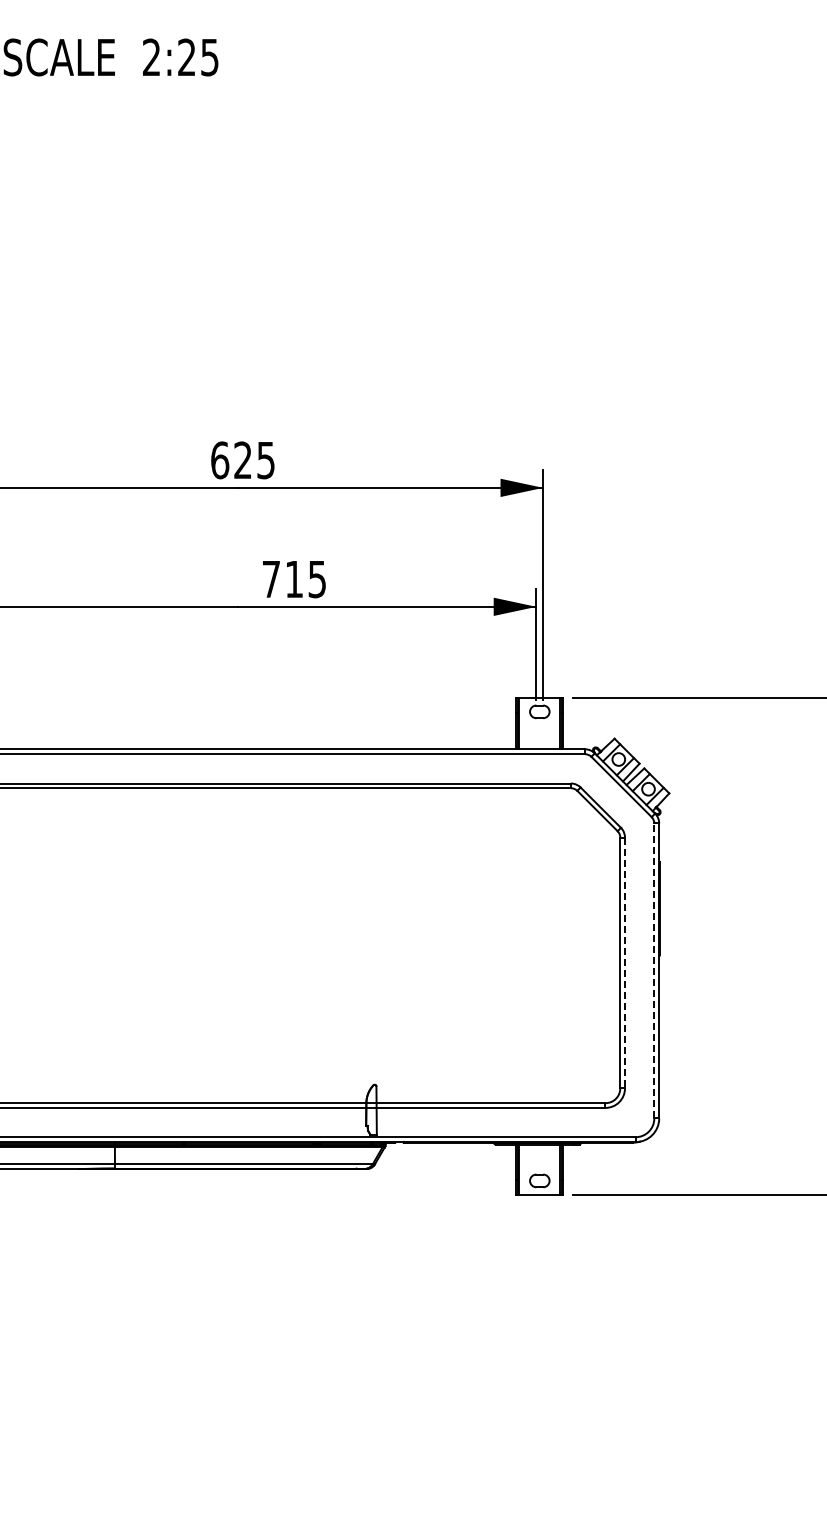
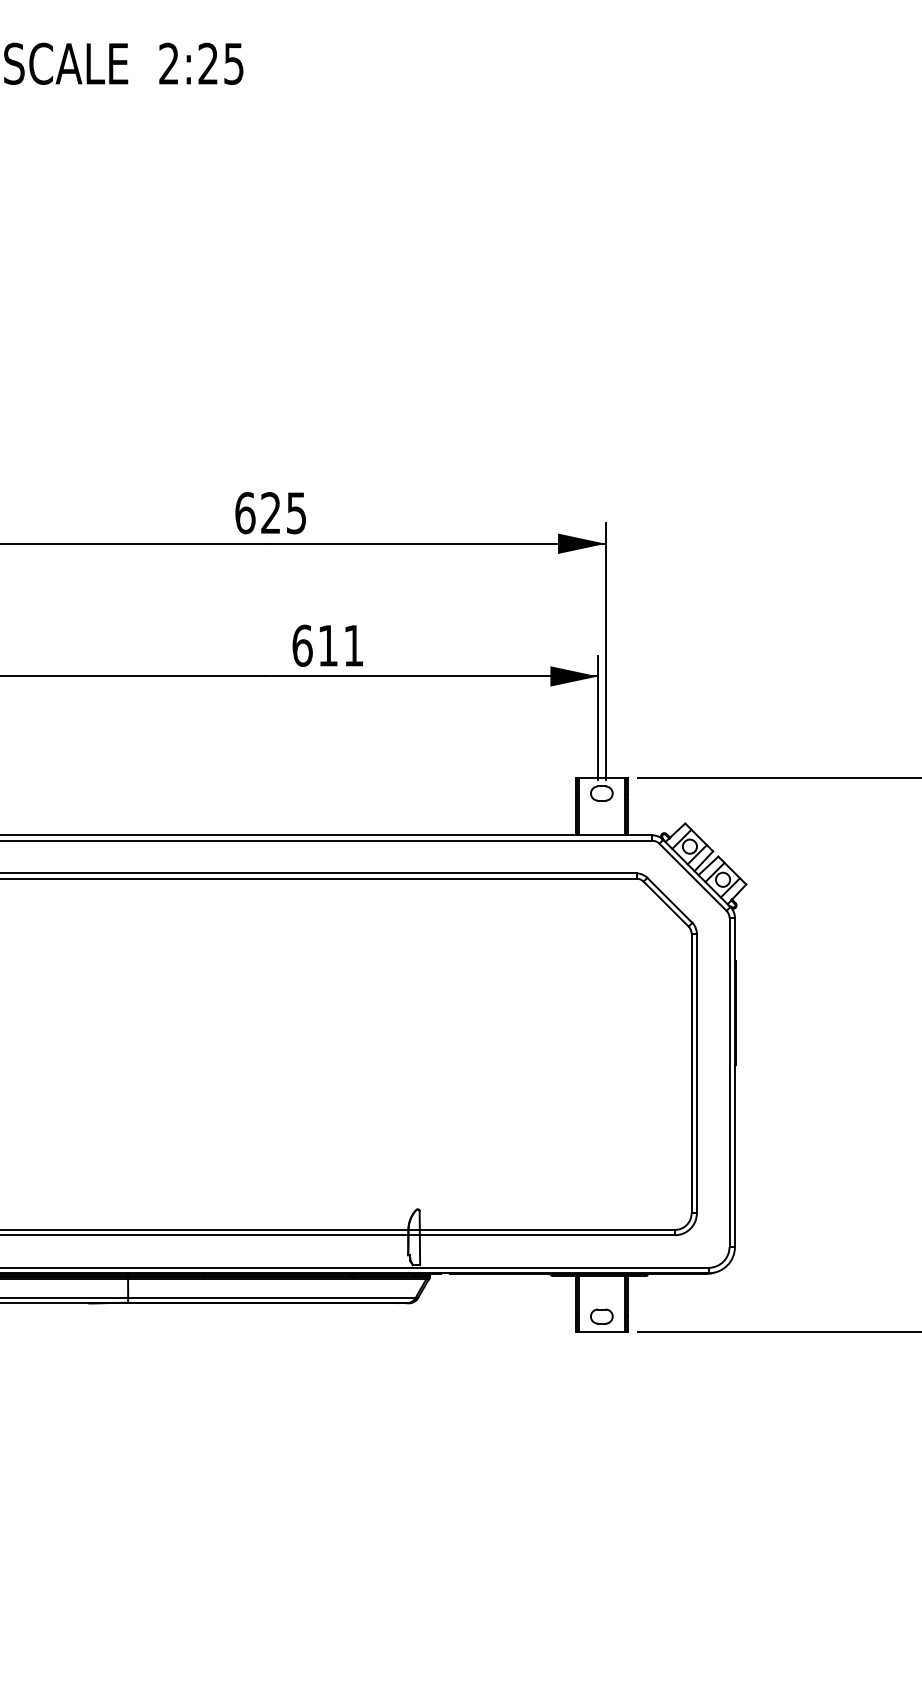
text: (293, 579) -> (327, 645), 715 -> 611
line: (625, 963) -> (697, 1074), dashed -> solid
line: (654, 970) -> (729, 1081), dashed -> solid

